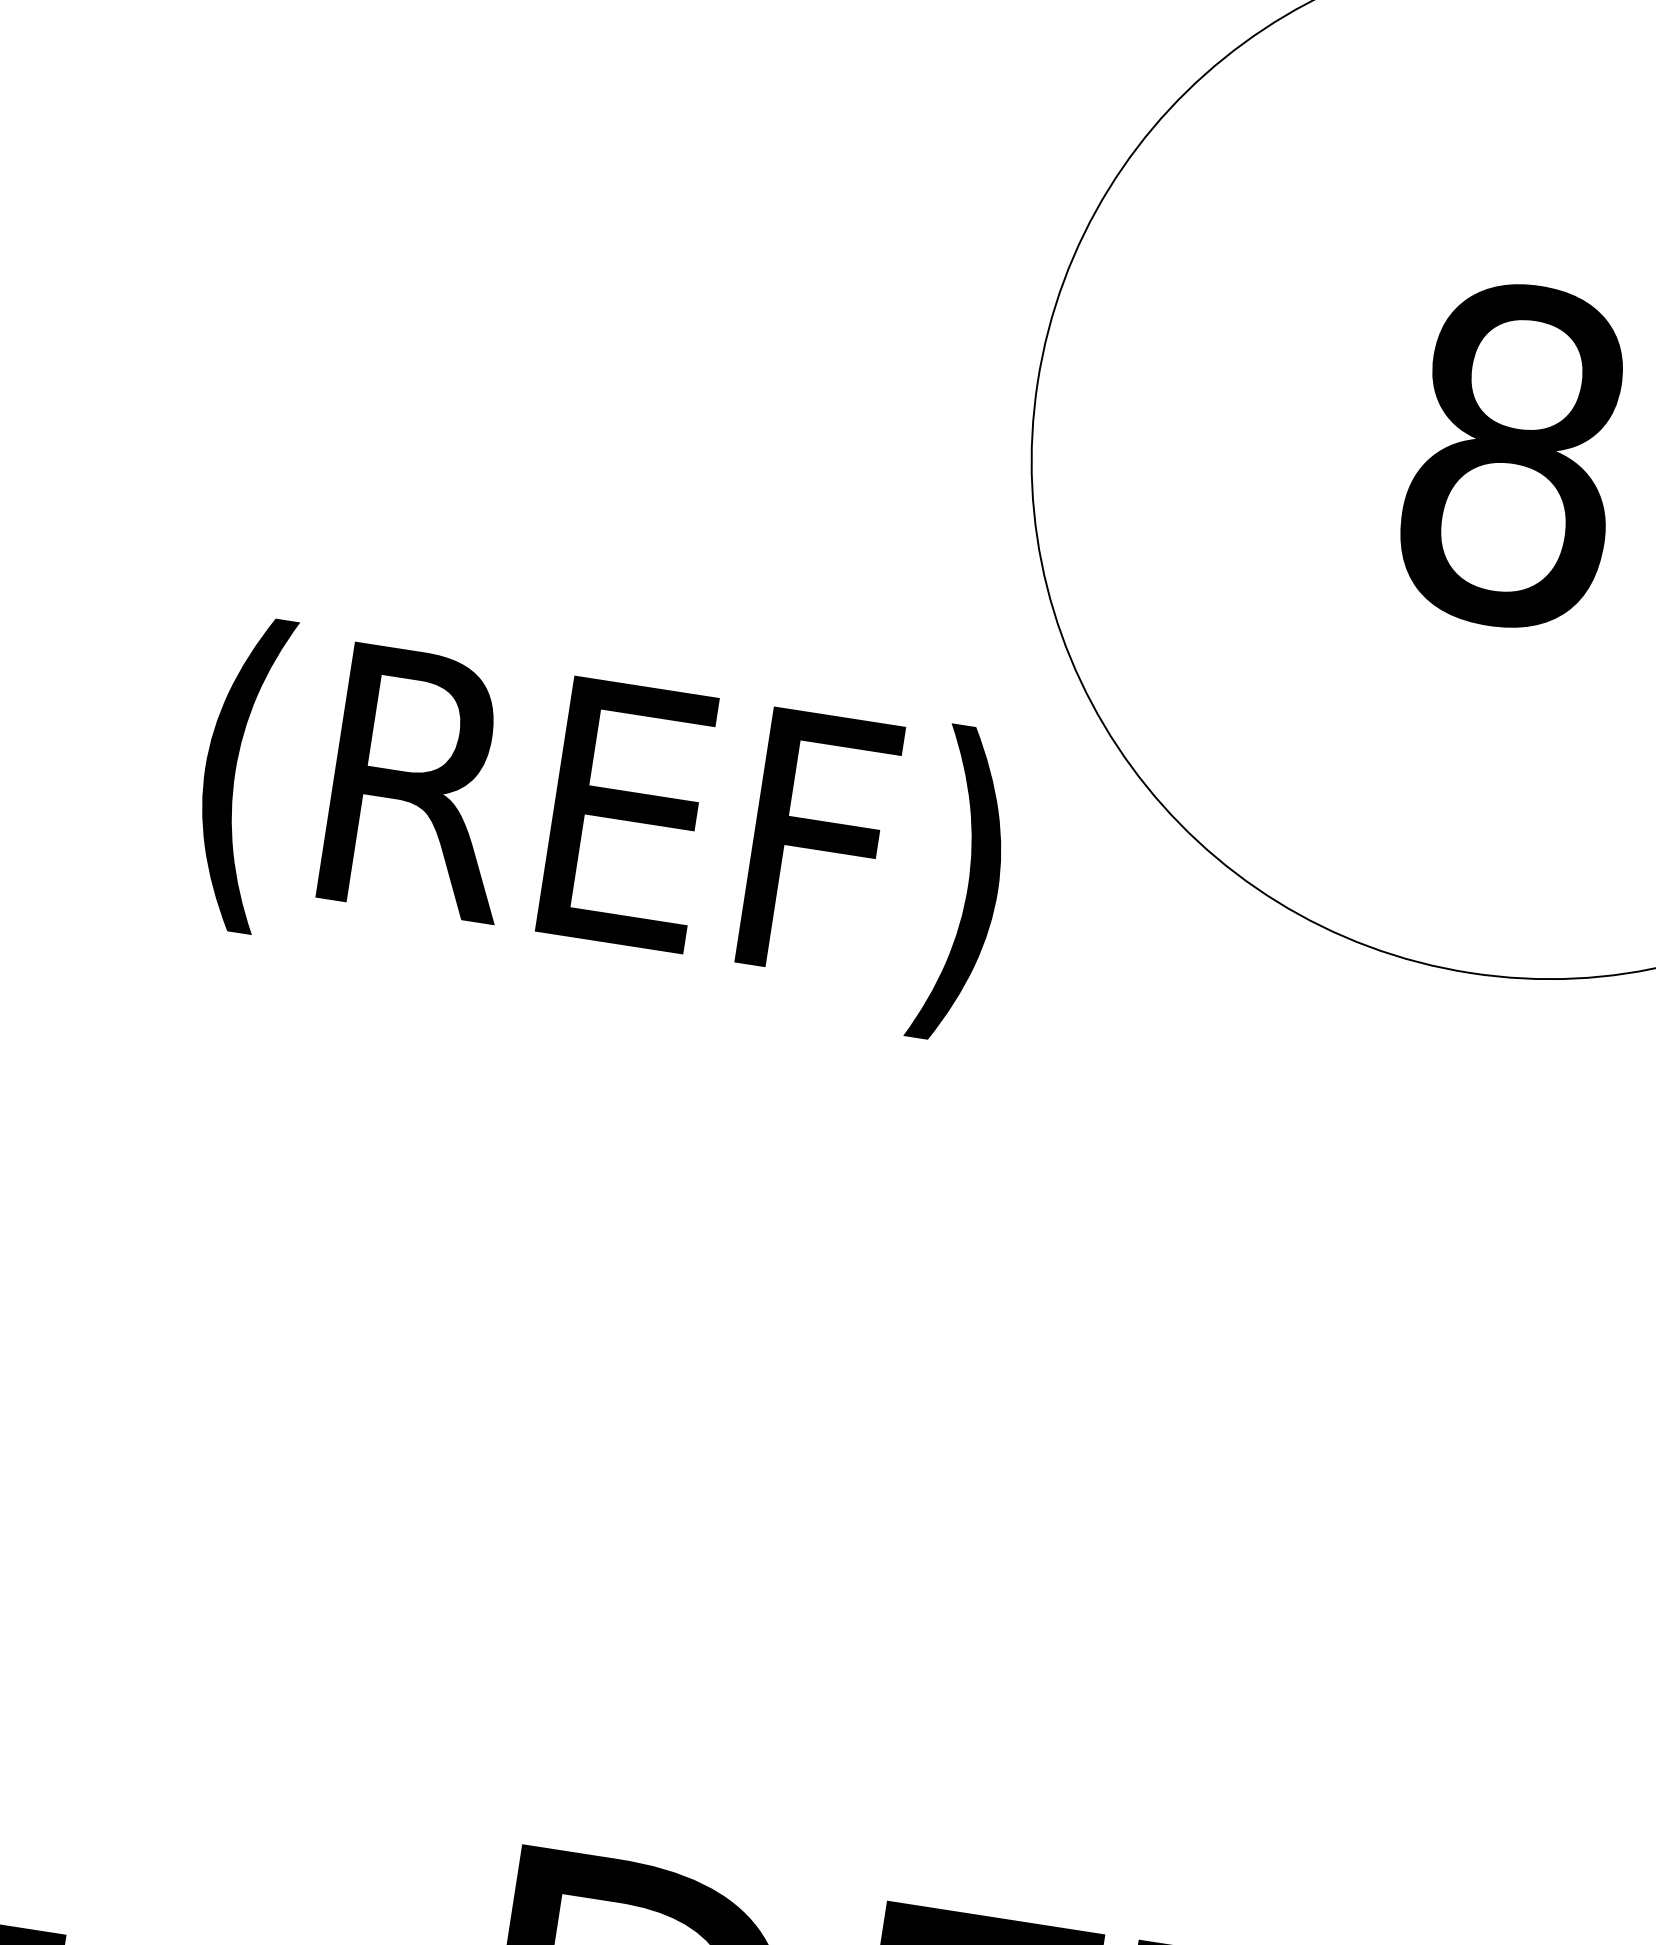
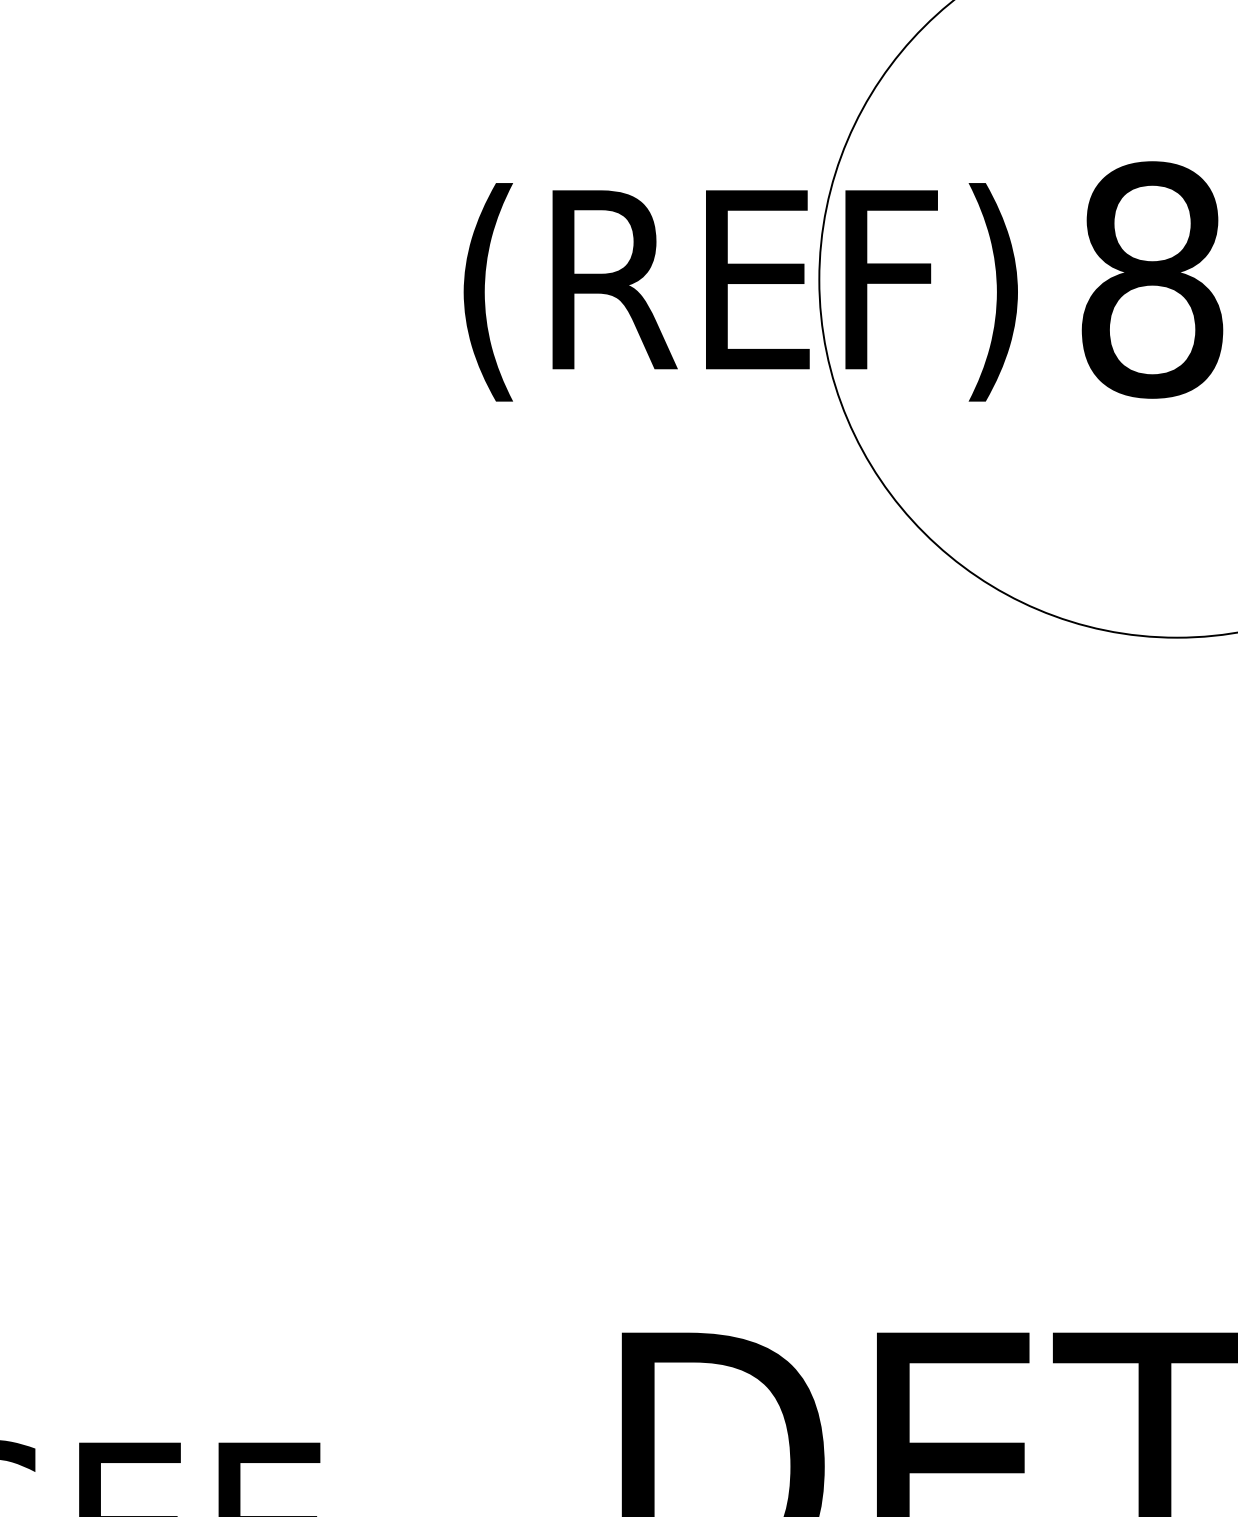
text: (601, 829) -> (740, 292), moved

